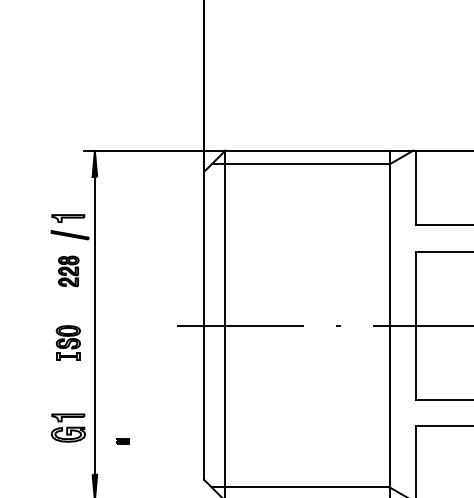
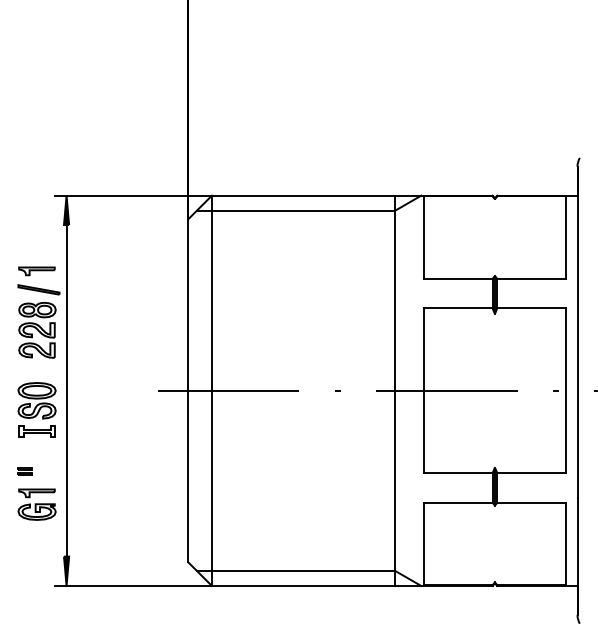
part: (68, 270) -> (37, 329), size x1.67
part: (67, 342) -> (36, 409), size x1.43
part: (122, 441) -> (24, 471), moved

